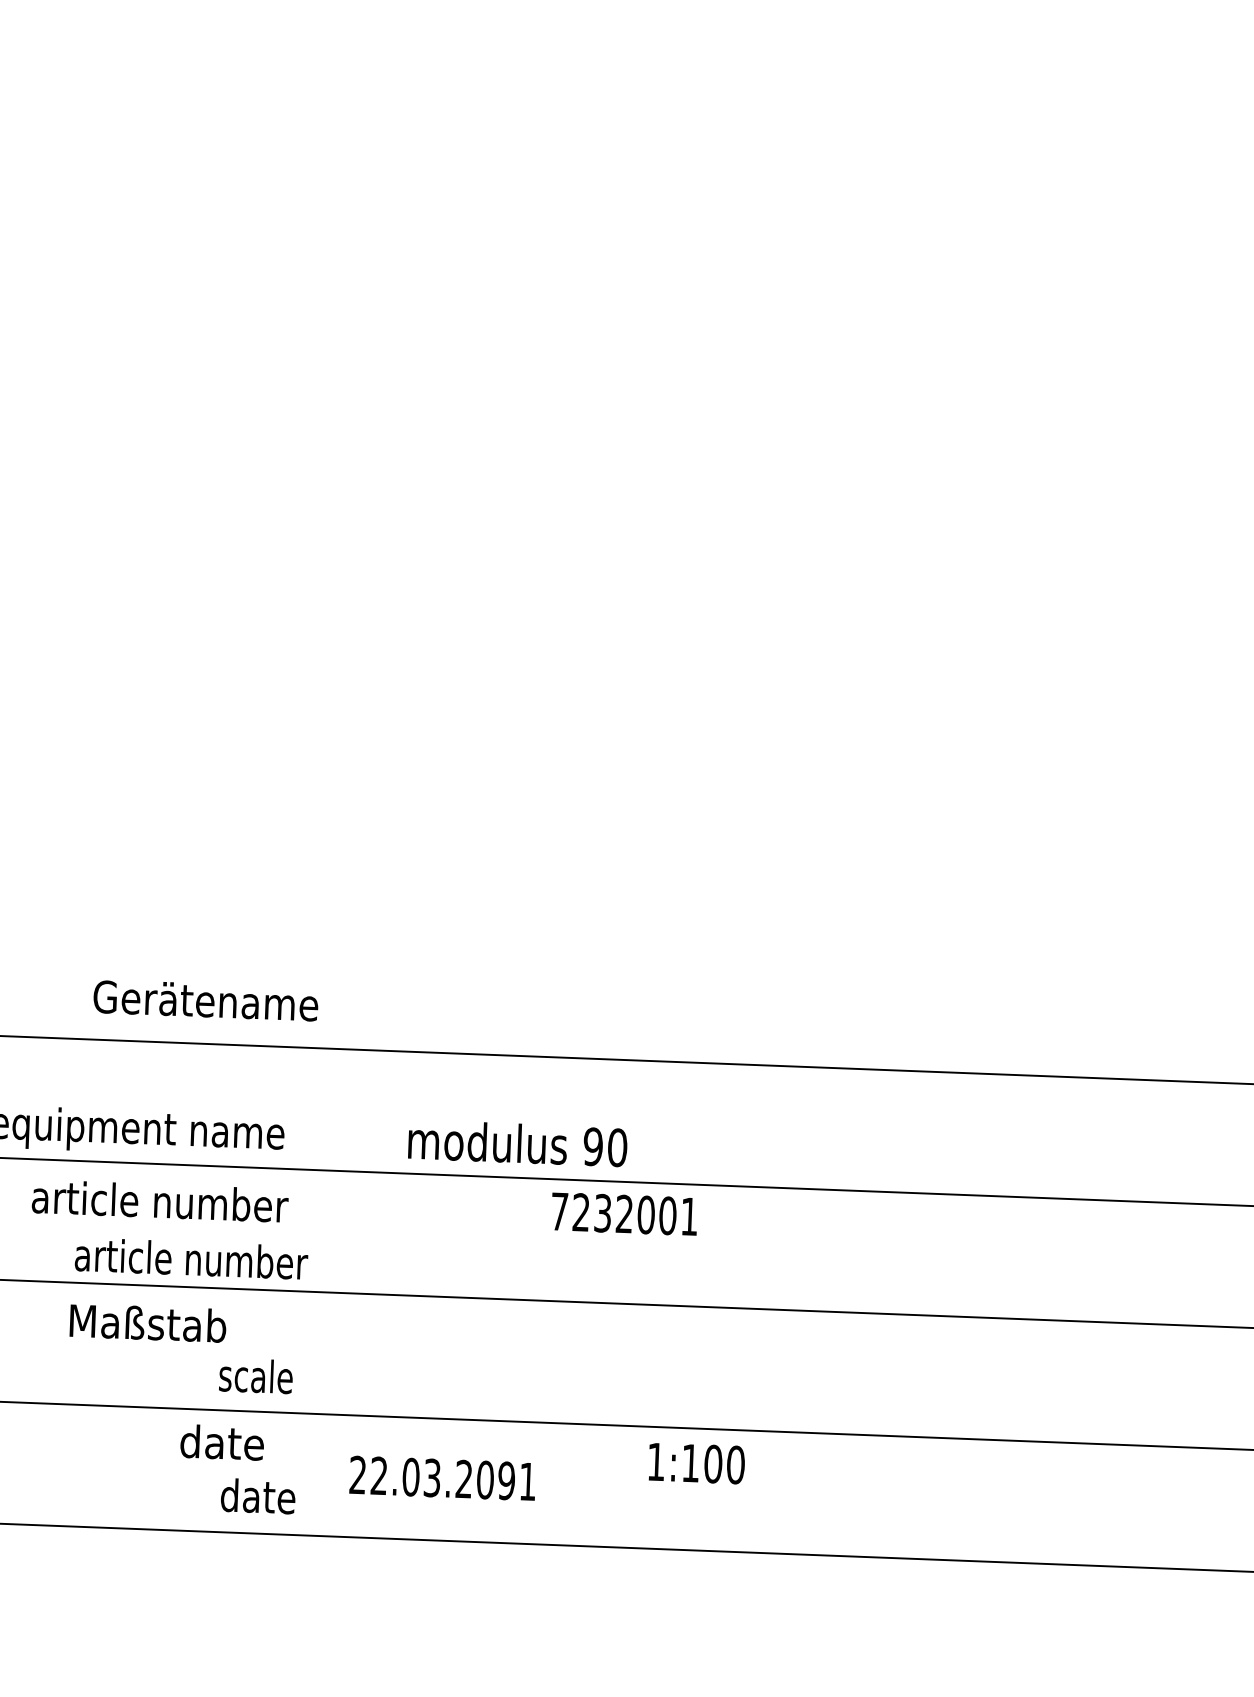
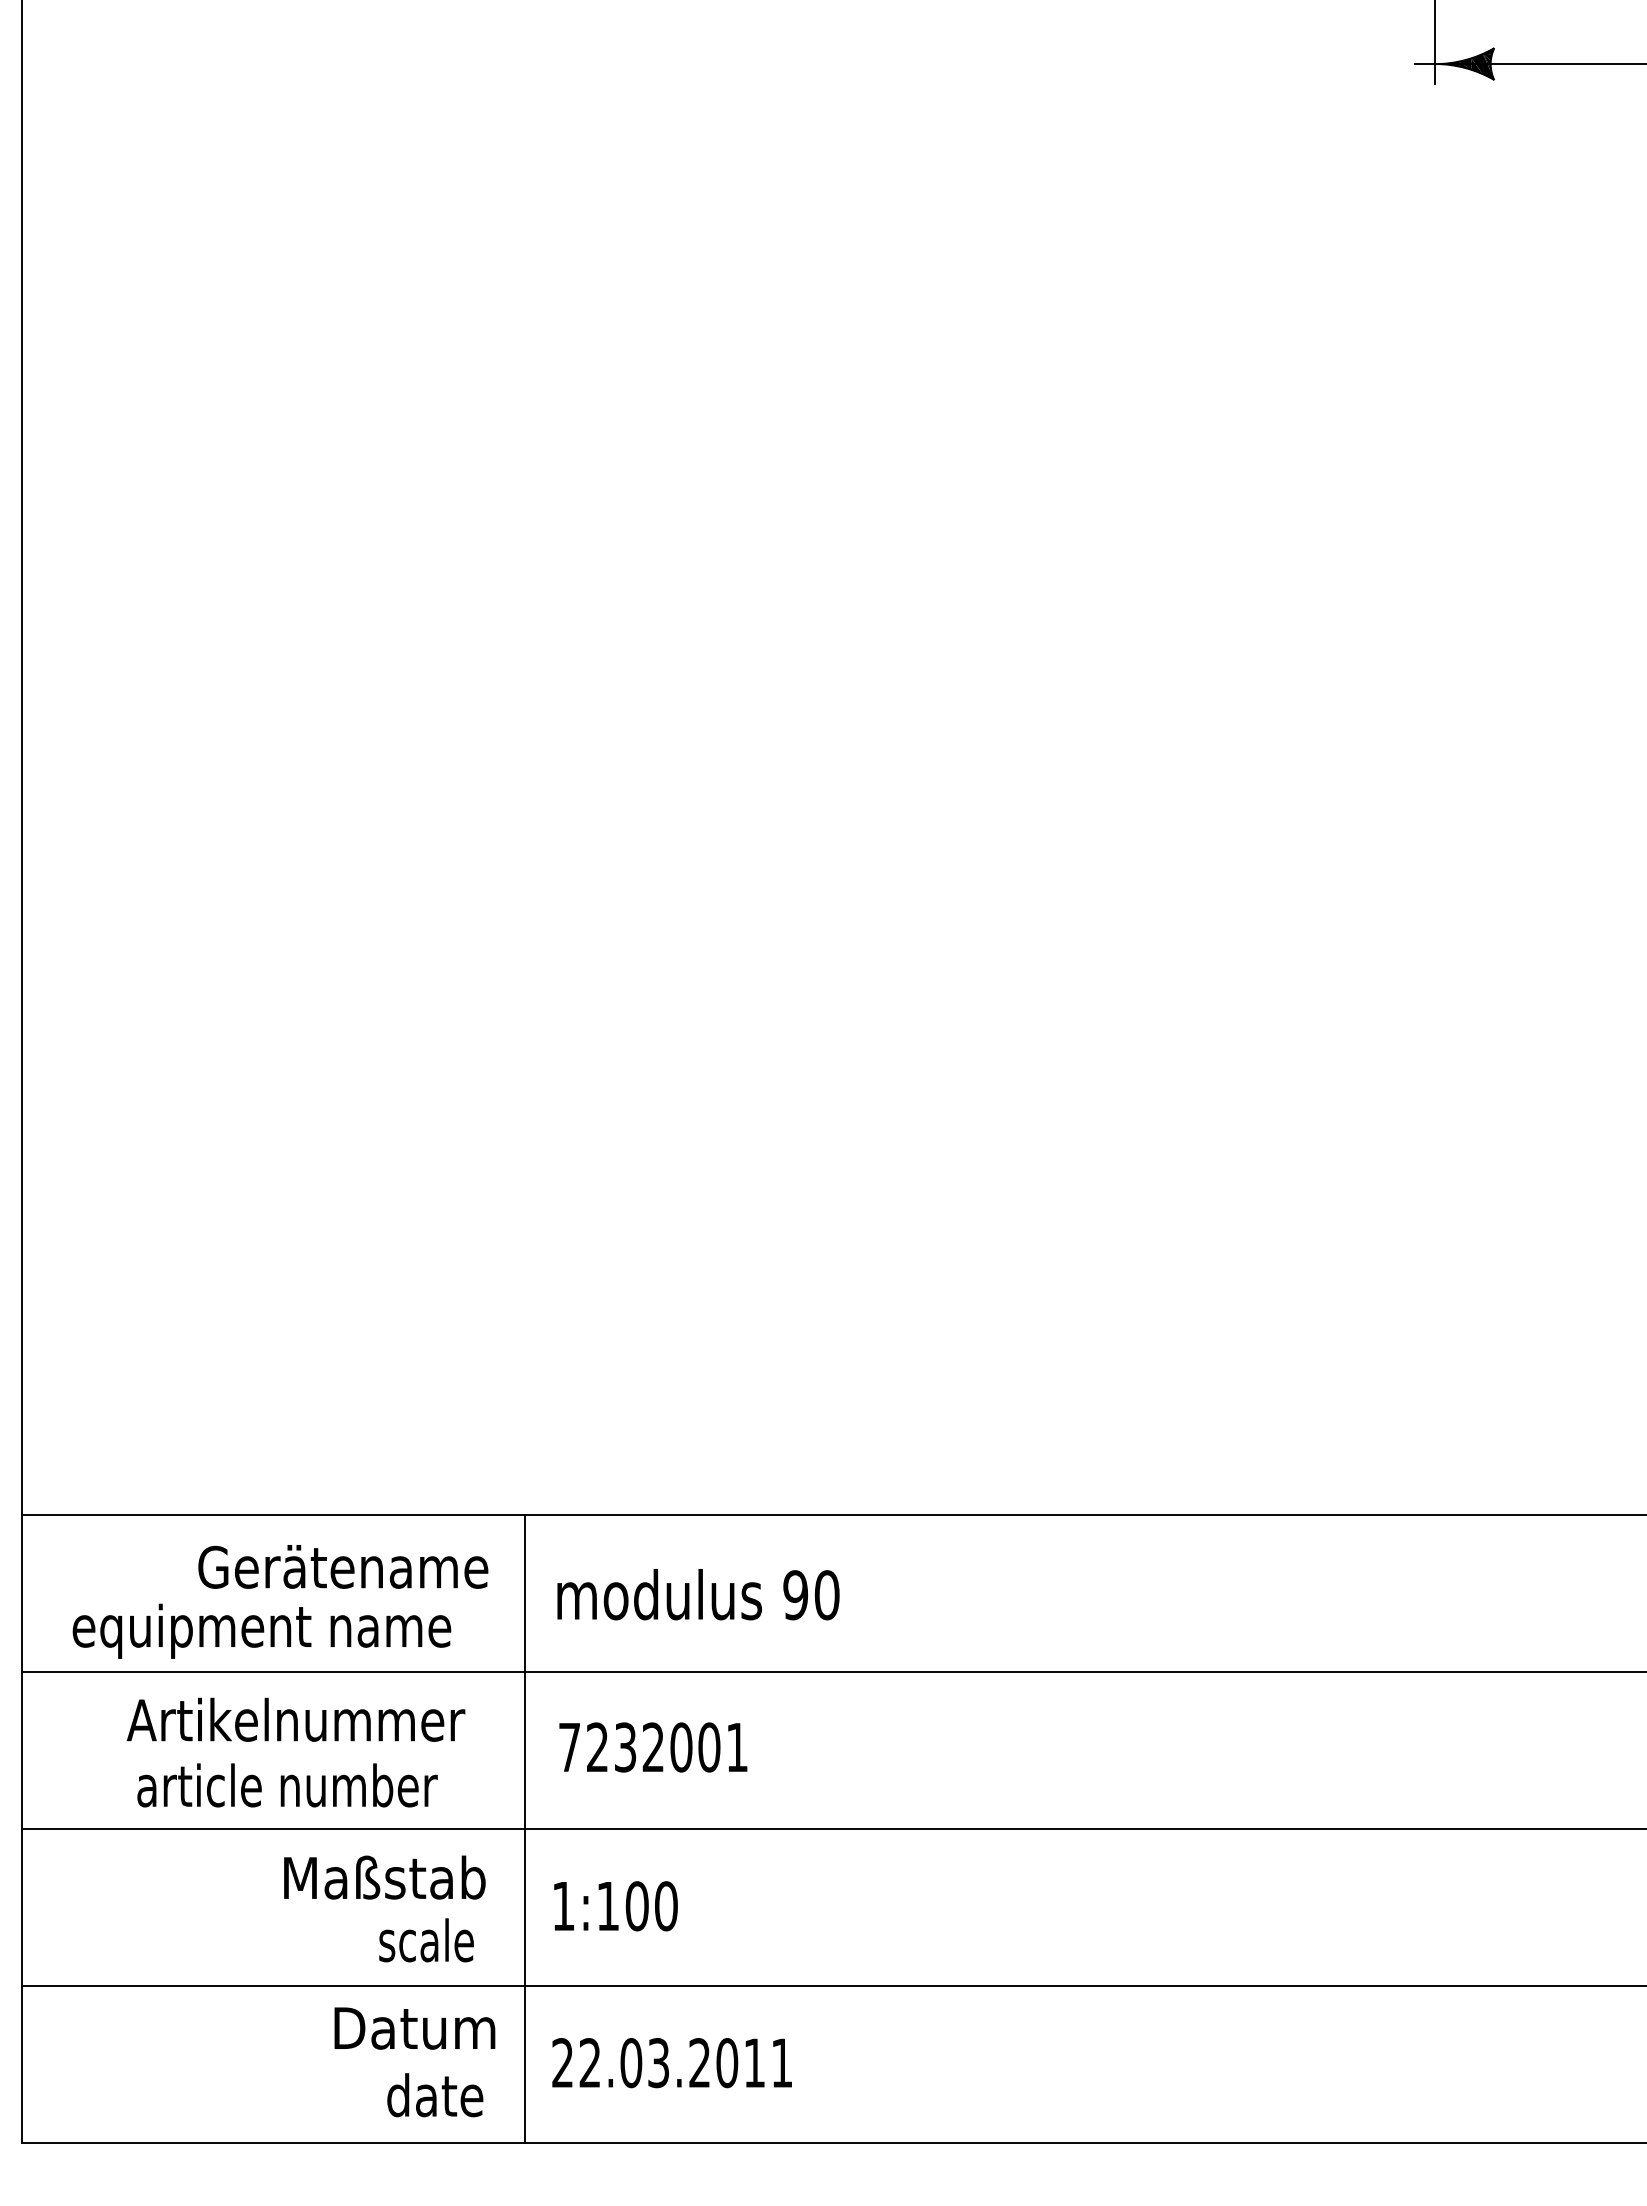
text: (206, 1000) -> (343, 1566), moved
text: (517, 1143) -> (698, 1594), moved
text: (161, 1201) -> (295, 1719), article number -> Artikelnummer
text: (624, 1214) -> (653, 1747), moved
text: (191, 1258) -> (287, 1785), moved
line: (336, 1292) -> (525, 1828), added
text: (147, 1323) -> (384, 1877), moved
text: (243, 1443) -> (413, 2027), date -> Datum
text: (696, 1463) -> (615, 1906), moved
text: (506, 1481) -> (754, 2063), 22.03.2091 -> 22.03.2011

